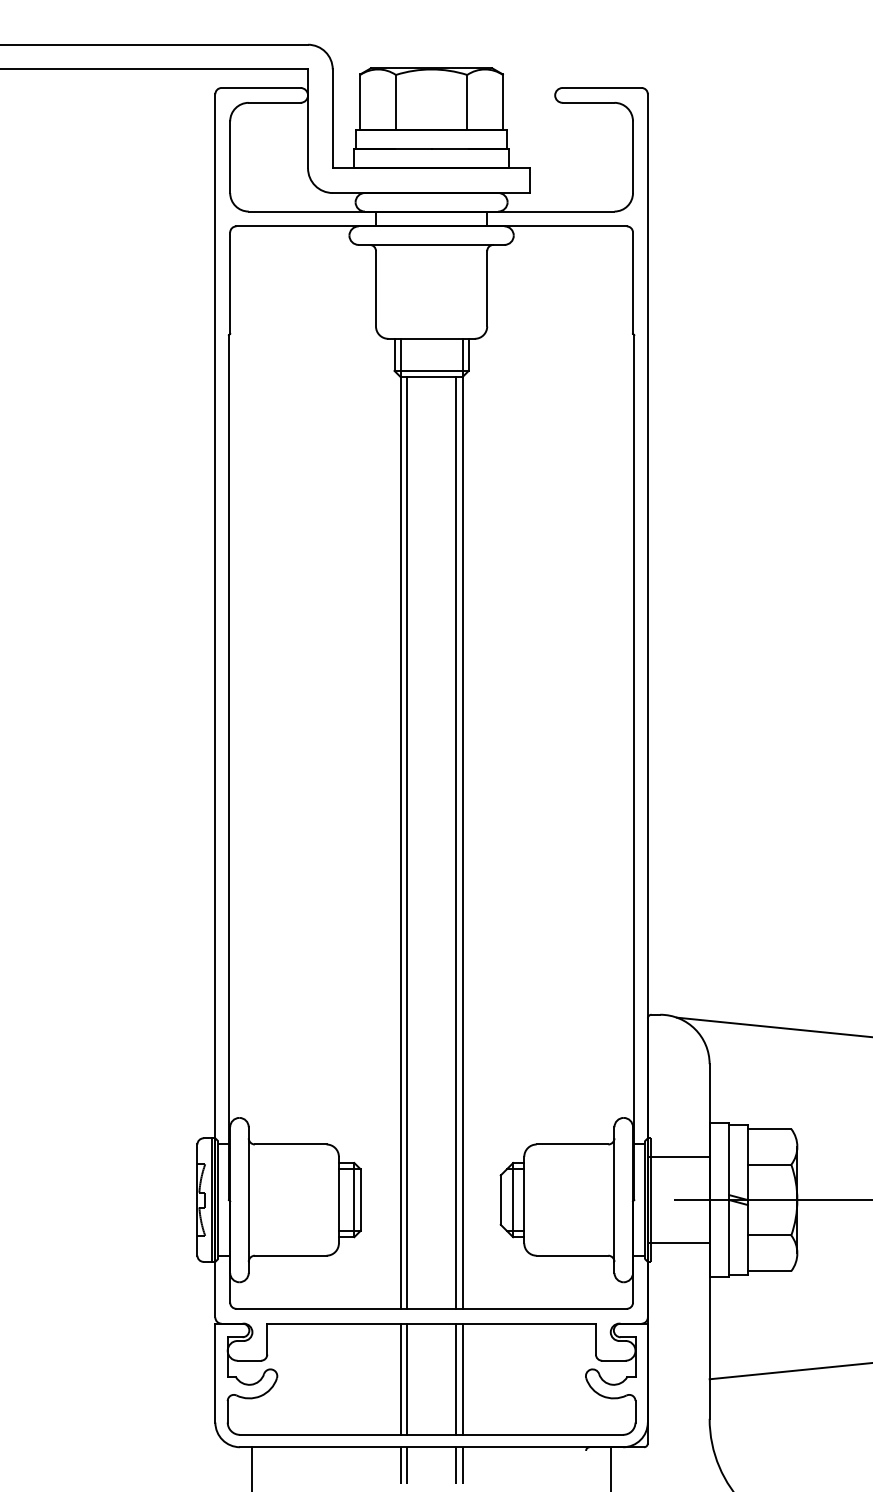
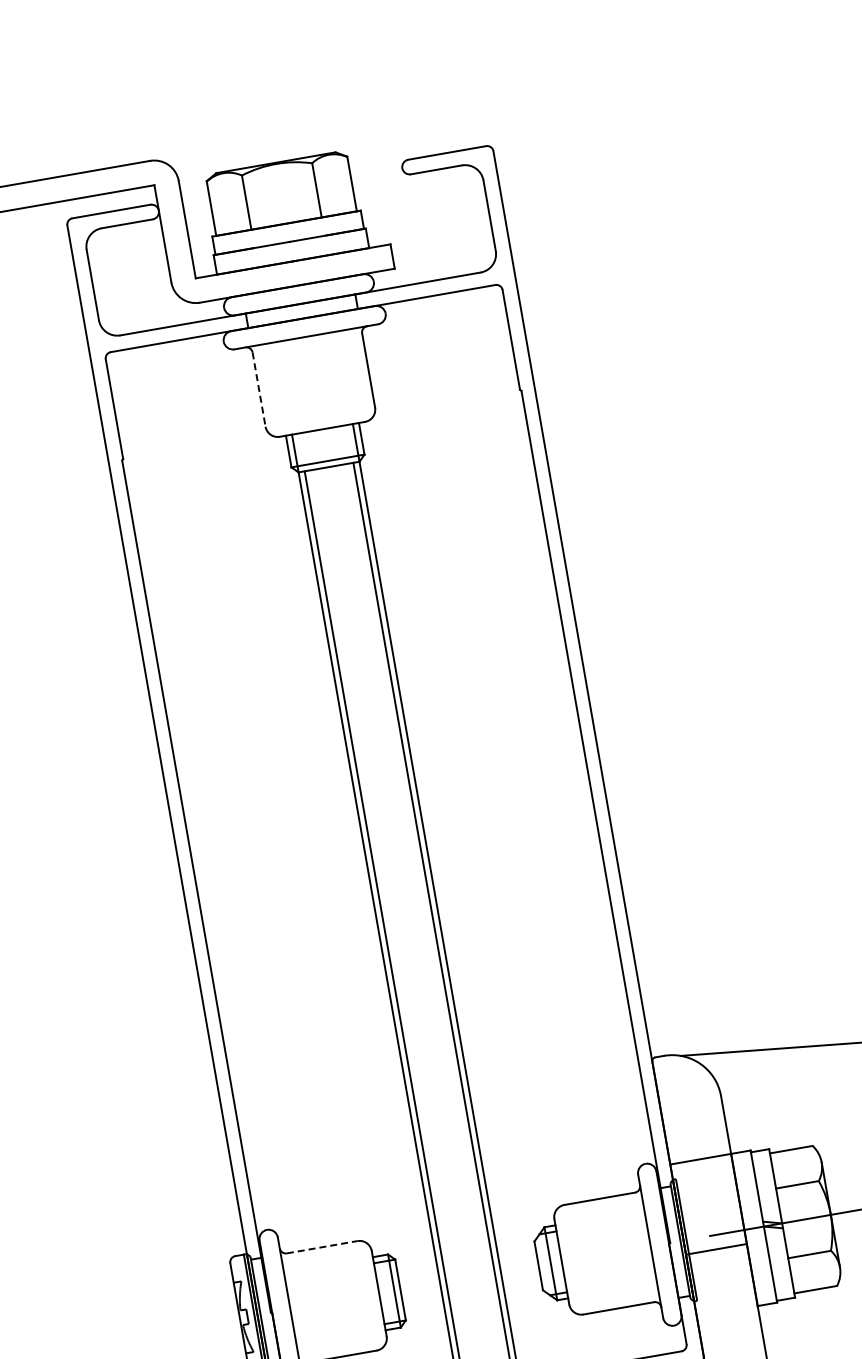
line: (376, 288) -> (259, 389), solid -> dashed
line: (290, 1144) -> (321, 1247), solid -> dashed
line: (678, 1156) -> (700, 1158), moved
line: (678, 1243) -> (716, 1249), moved

